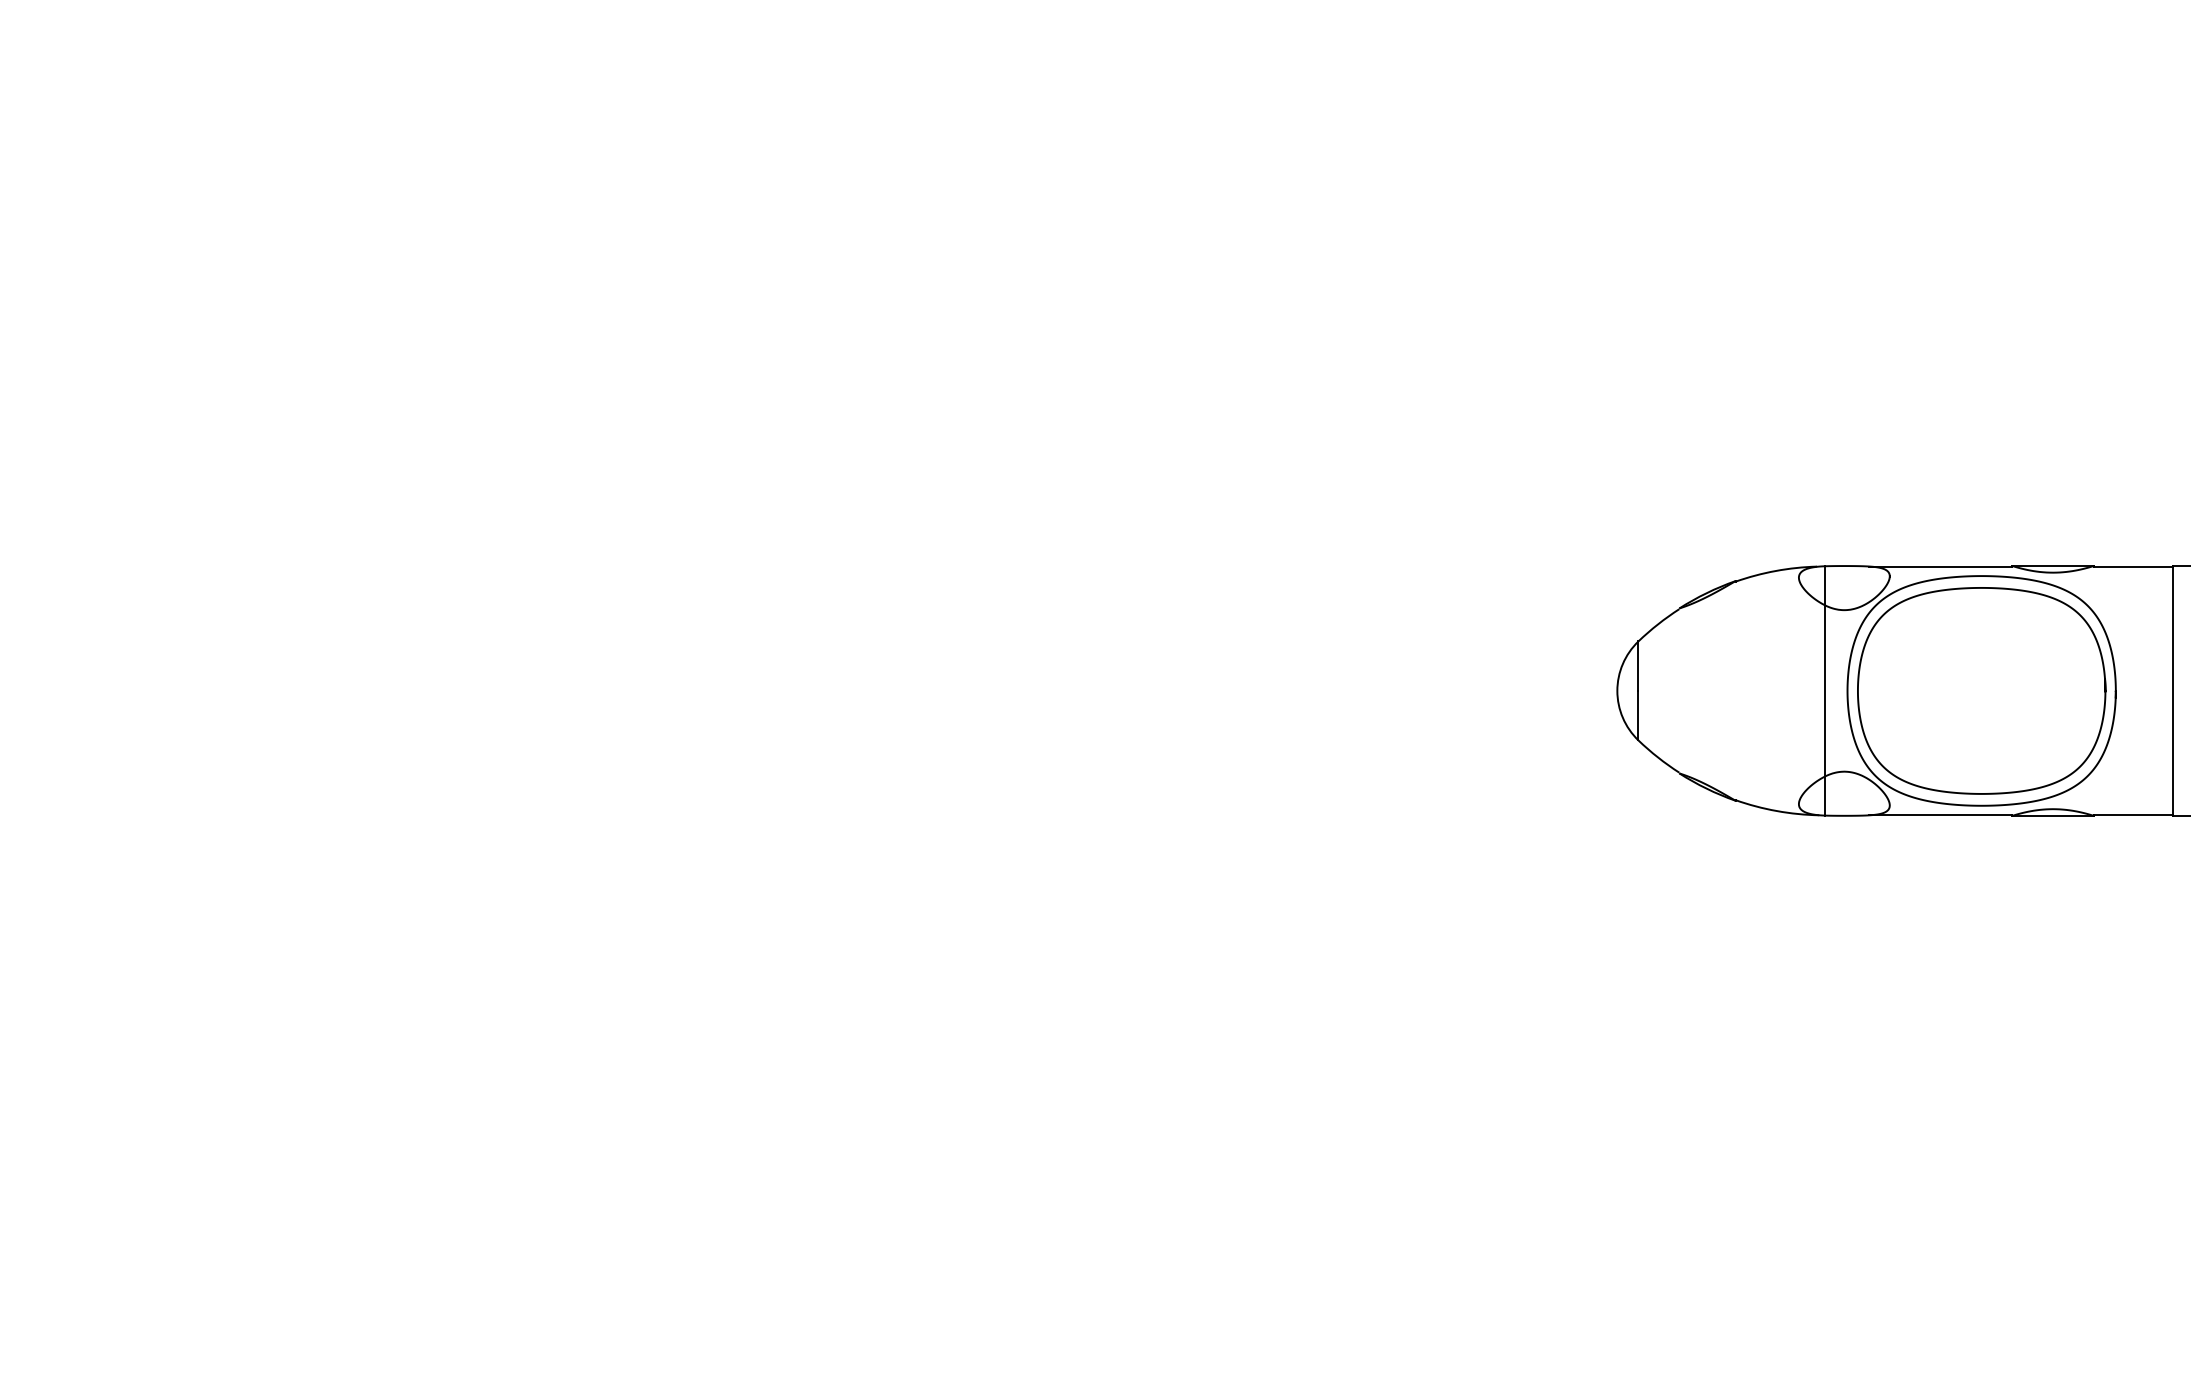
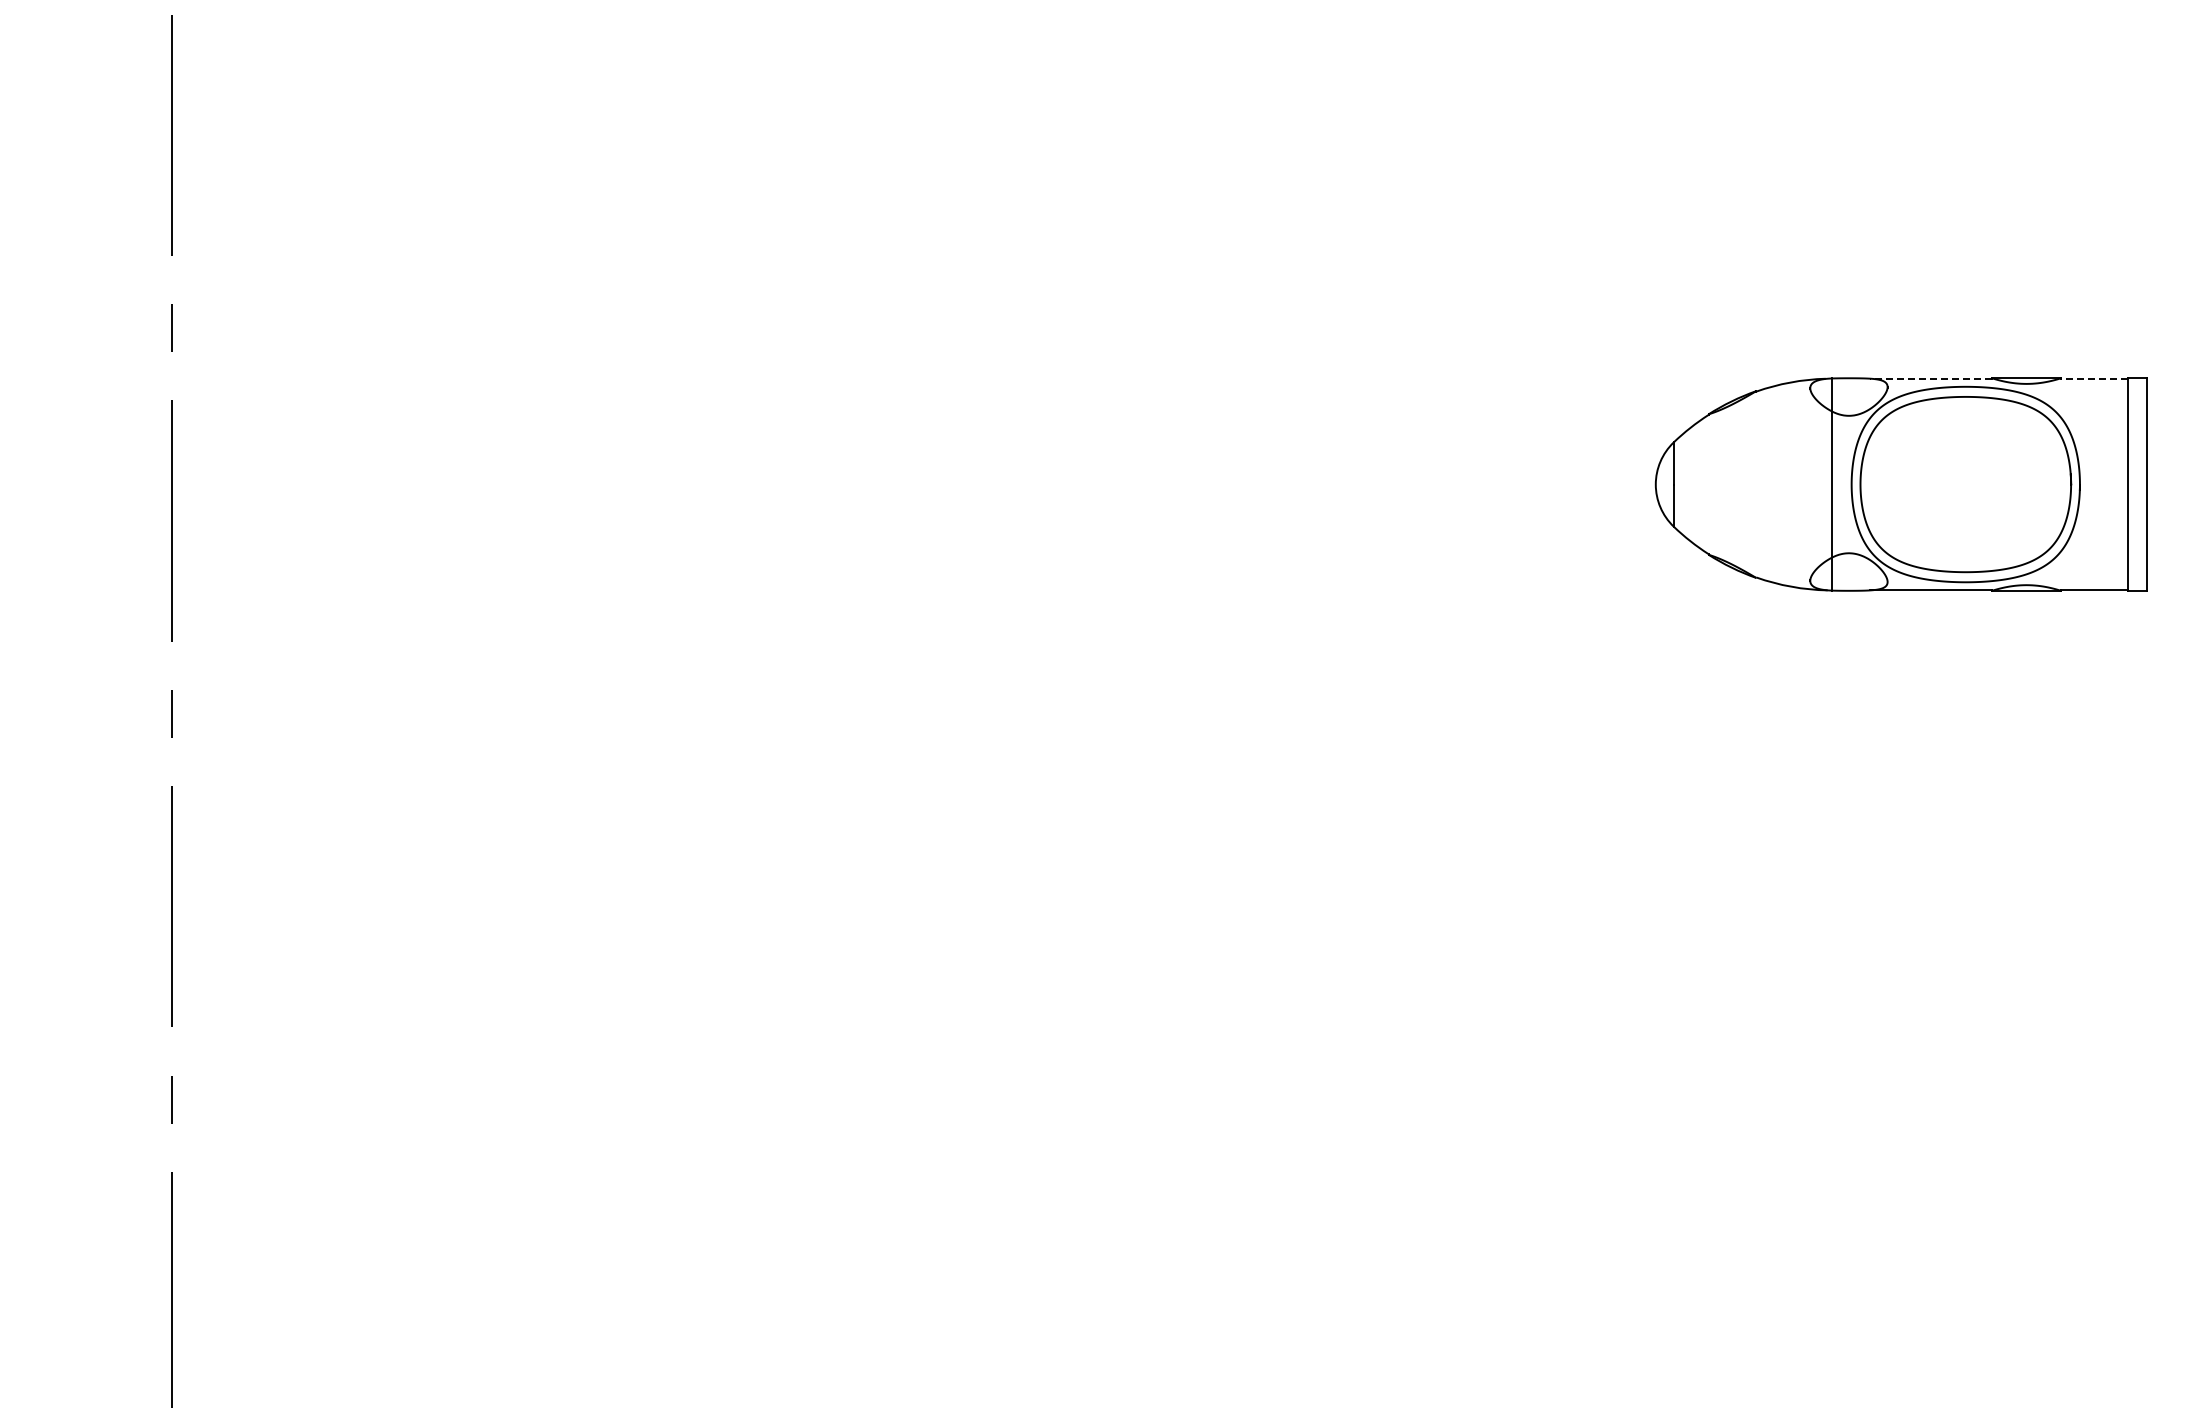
line: (1940, 566) -> (1930, 378), solid -> dashed
line: (2132, 566) -> (2094, 378), solid -> dashed

